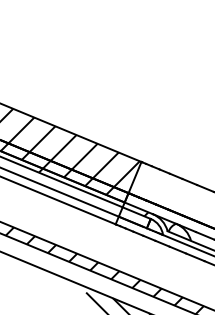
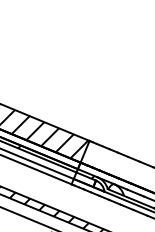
hatch: (68, 172) -> (38, 148), removed

